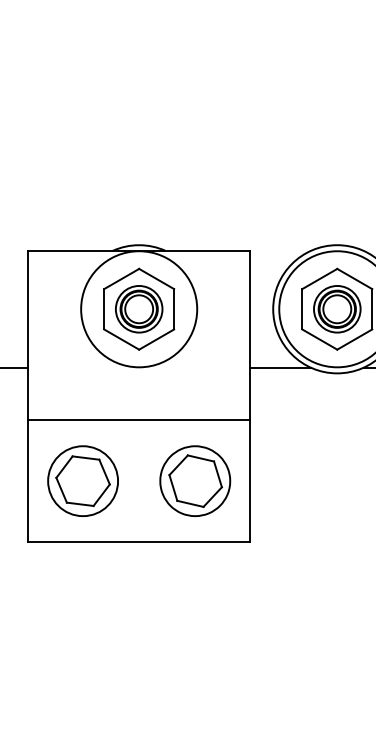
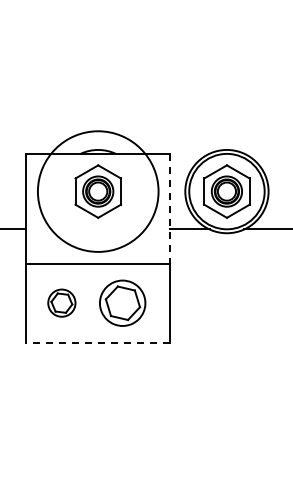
circle: (138, 309) -> (97, 191), size x1.6
line: (250, 335) -> (170, 208), solid -> dashed
part: (82, 479) -> (61, 302), size x0.6
part: (194, 479) -> (122, 302), moved
line: (138, 543) -> (97, 343), solid -> dashed

